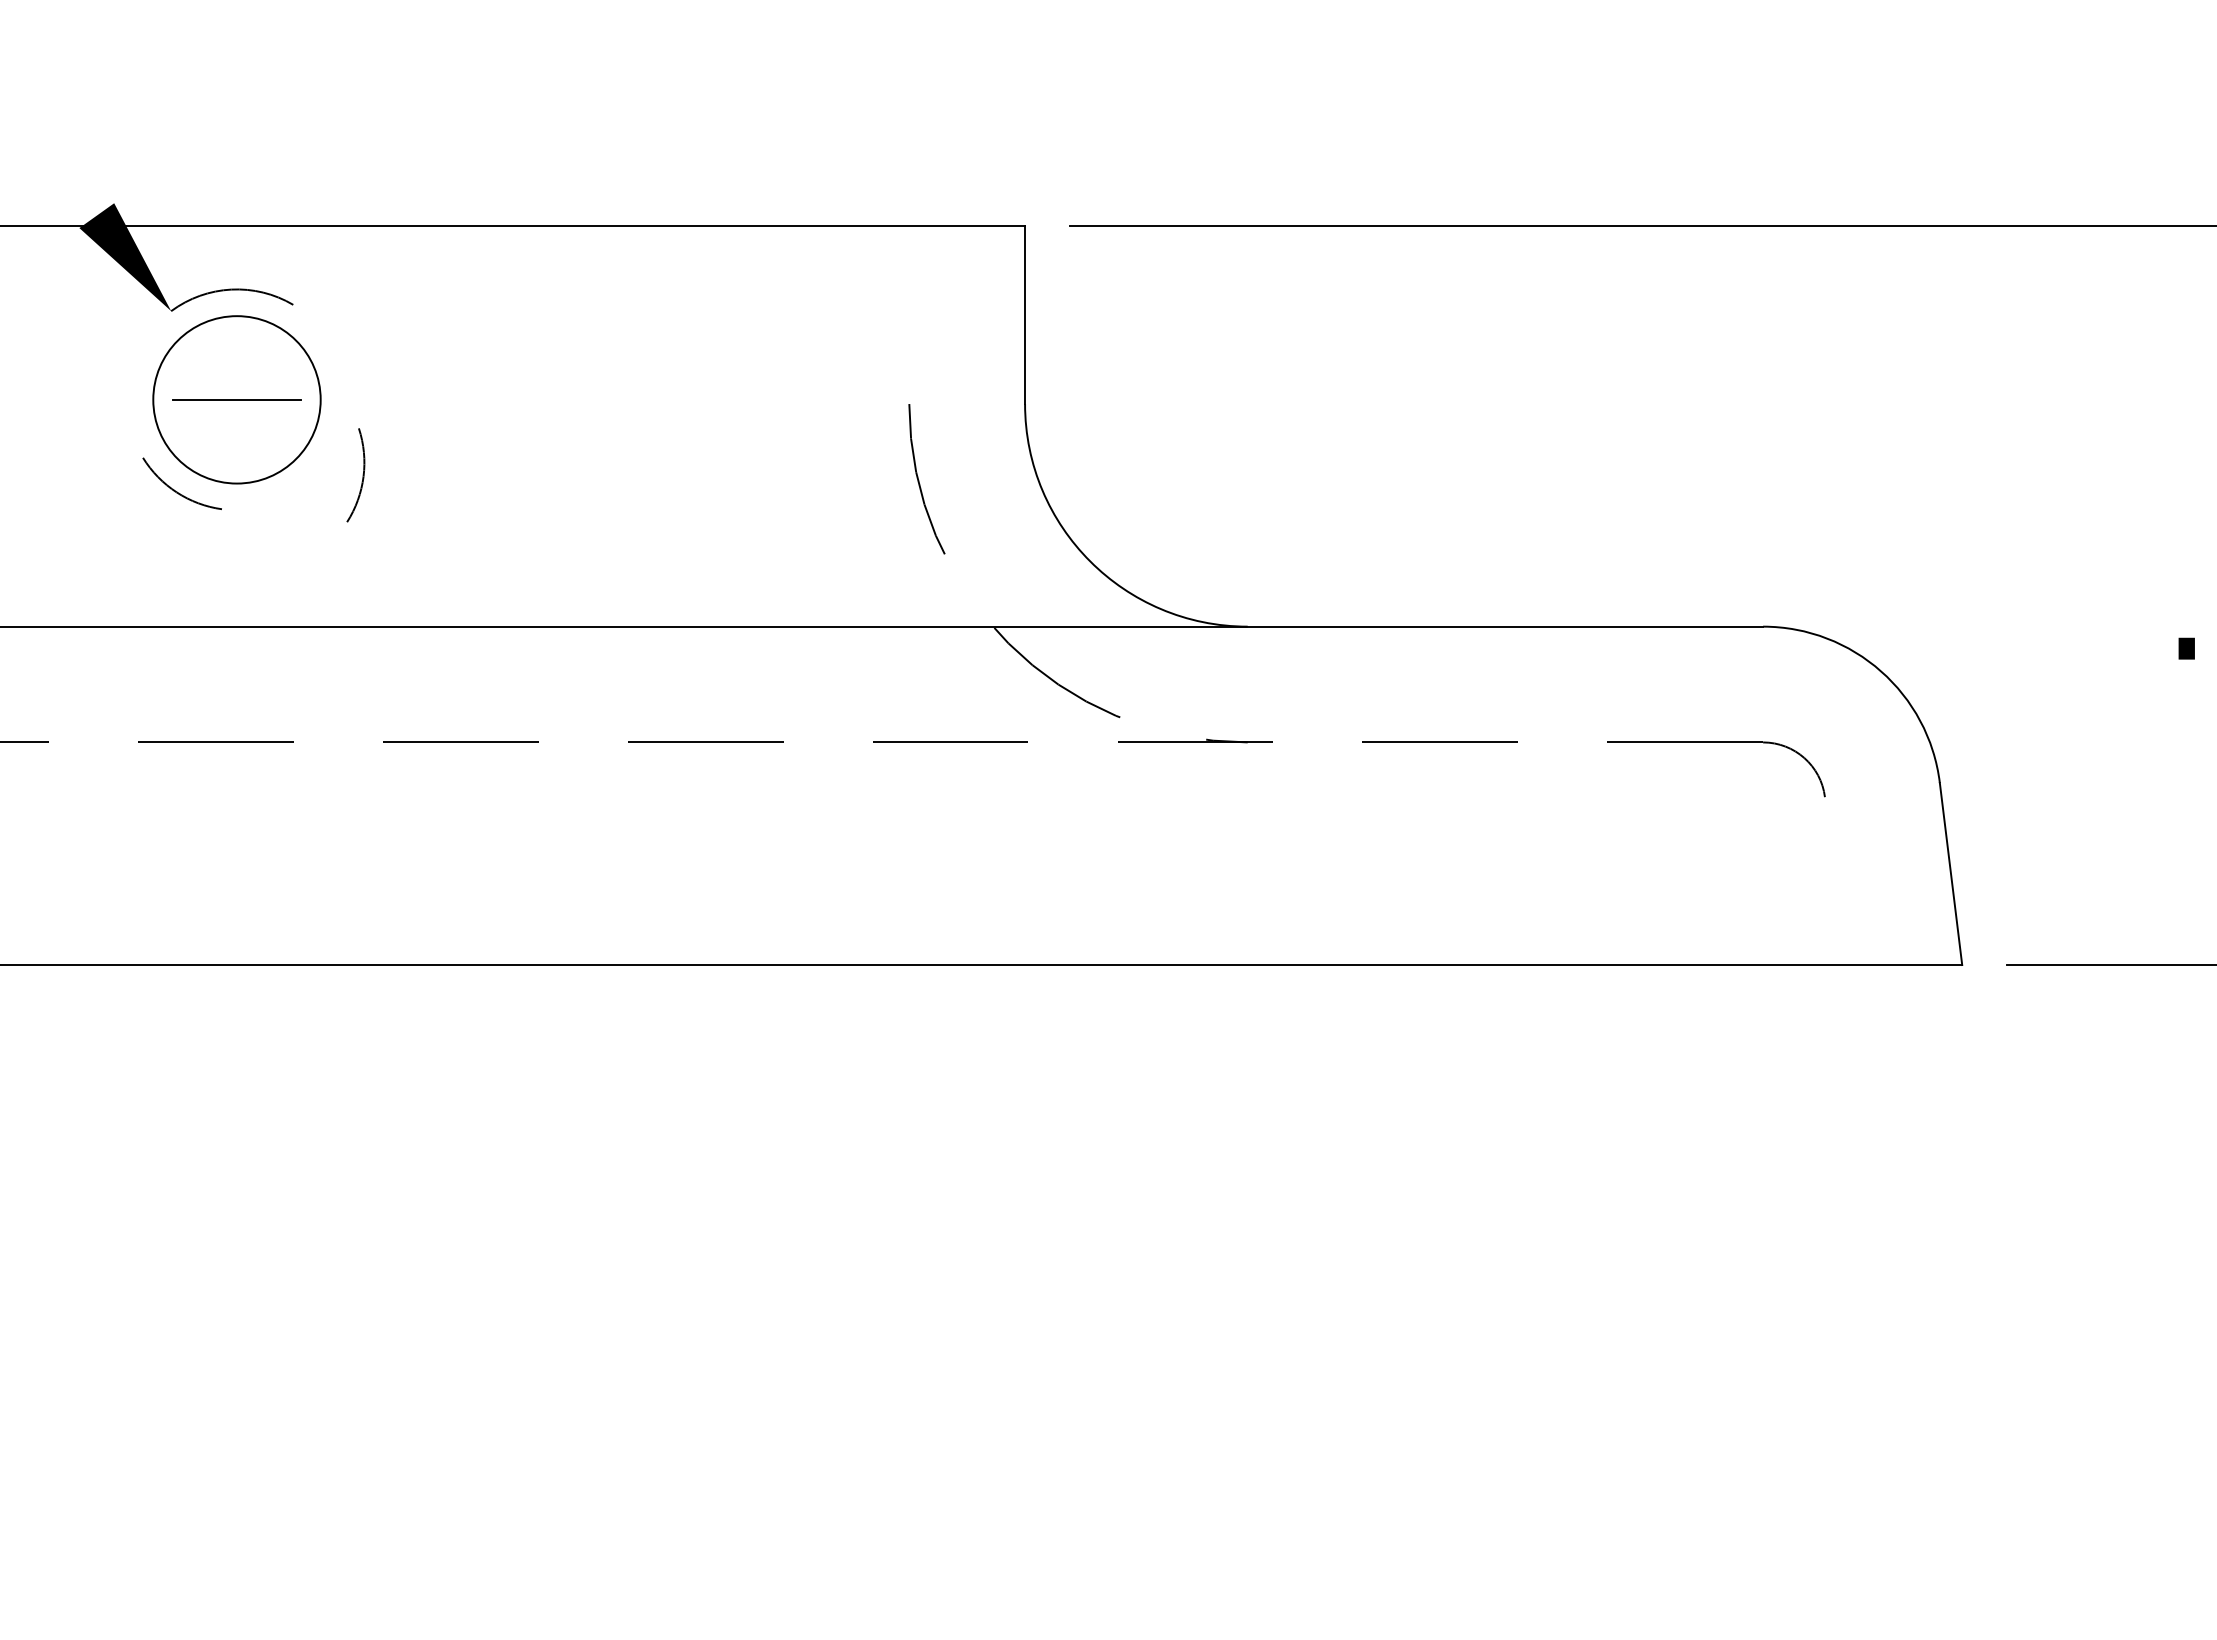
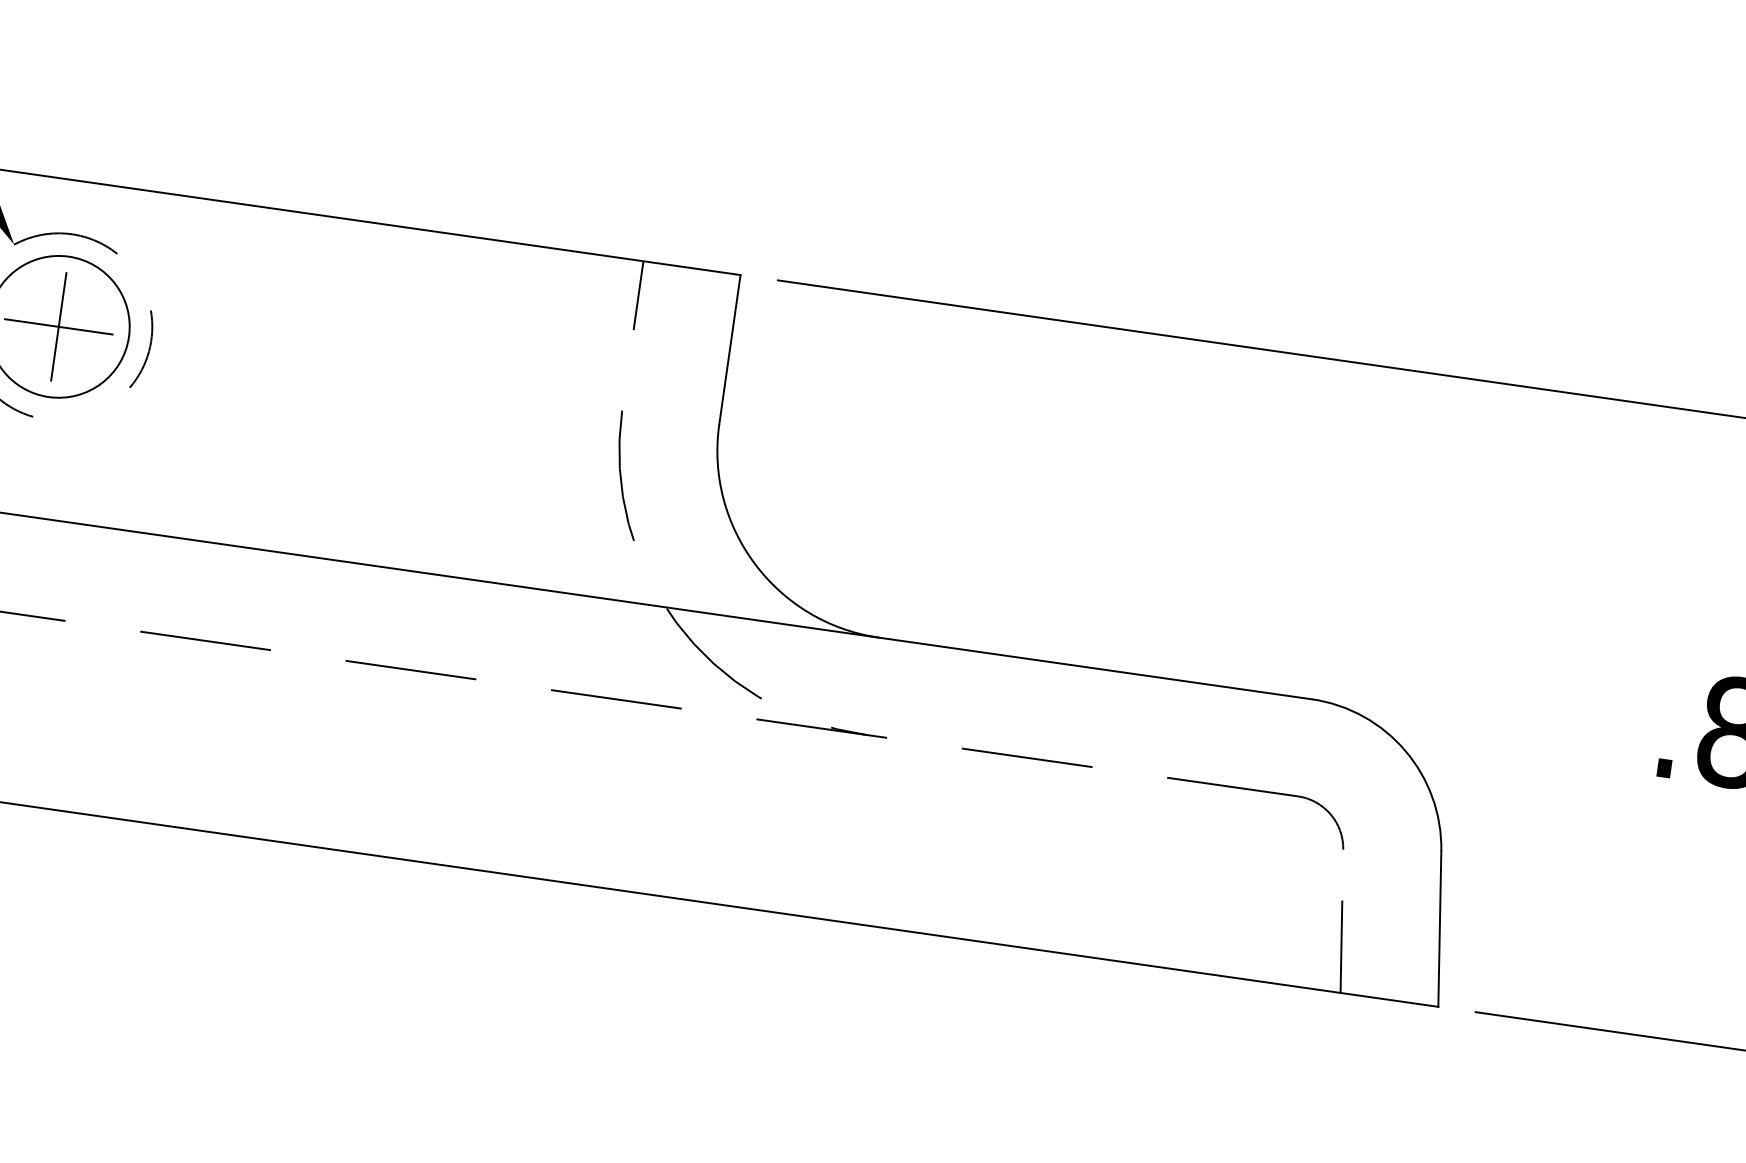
line: (909, 266) -> (638, 295), added
line: (237, 399) -> (59, 326), added
arc: (362, 475) -> (148, 350), moved
line: (1838, 910) -> (1341, 946), added

